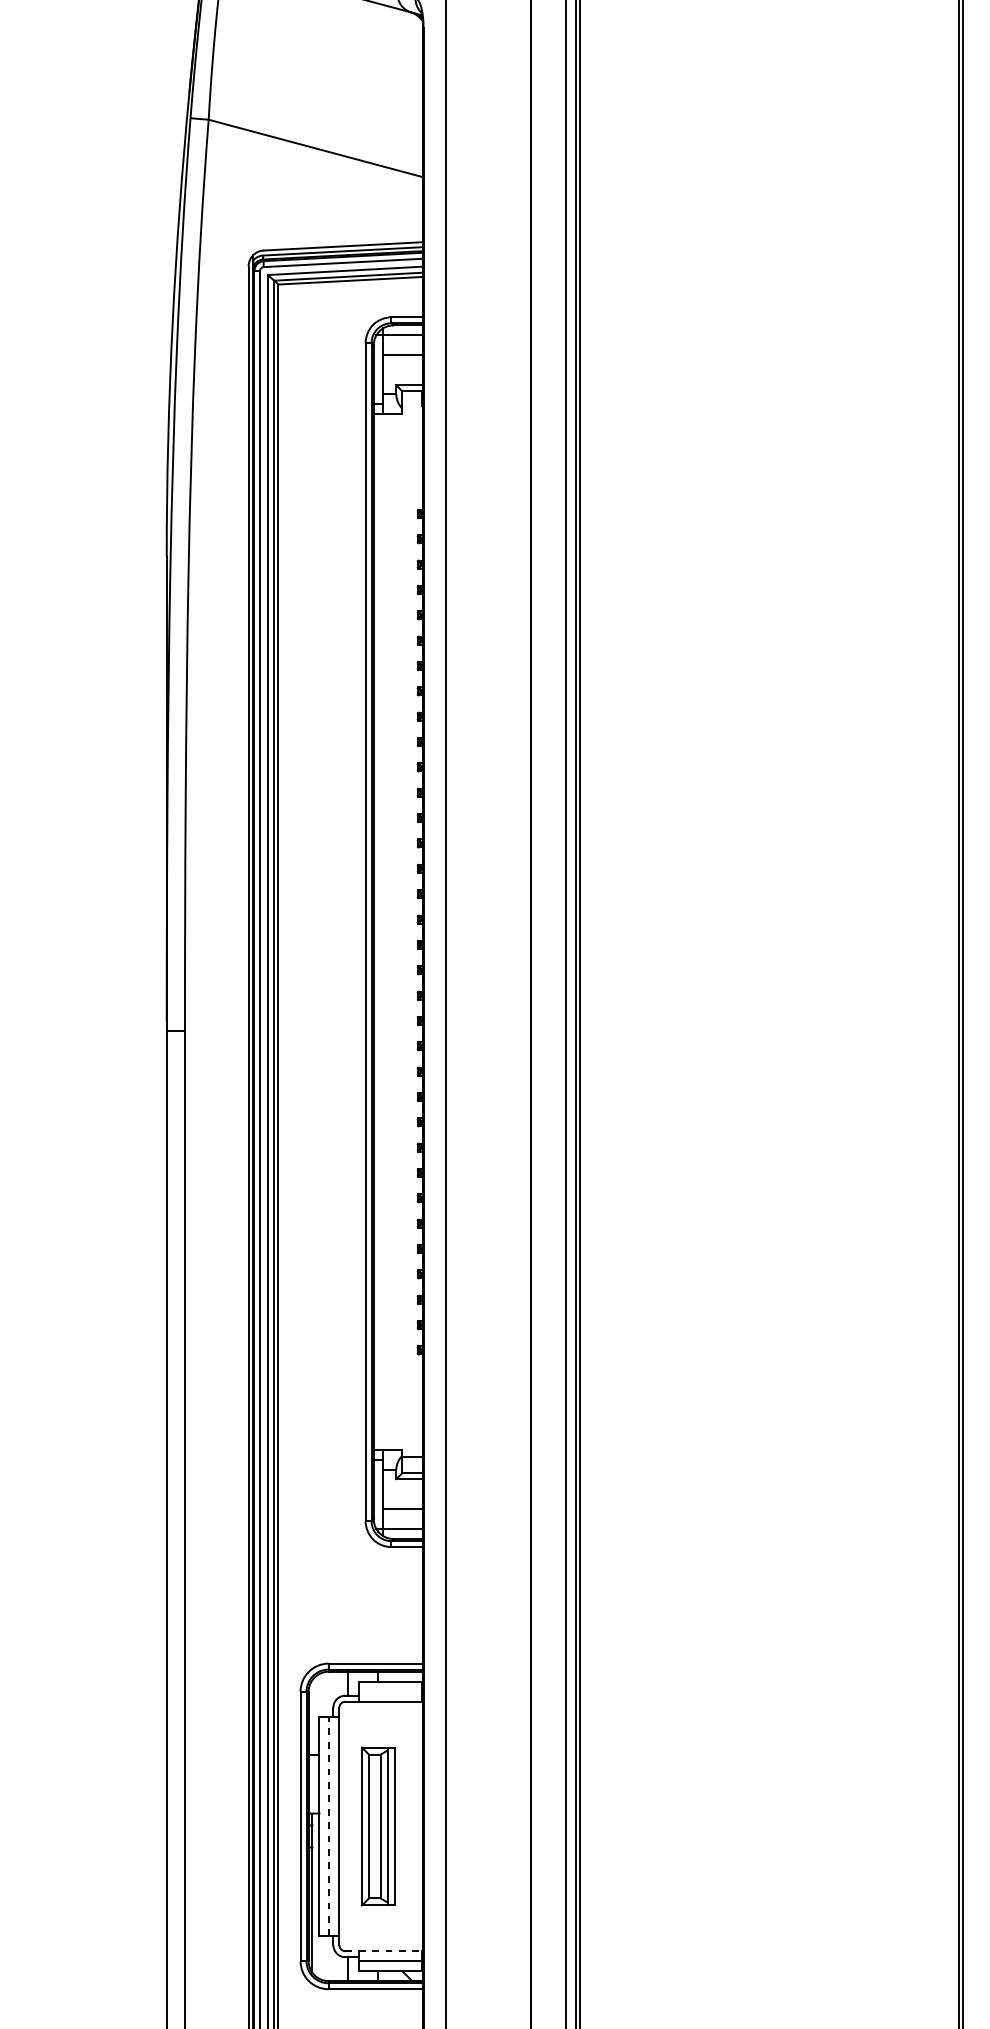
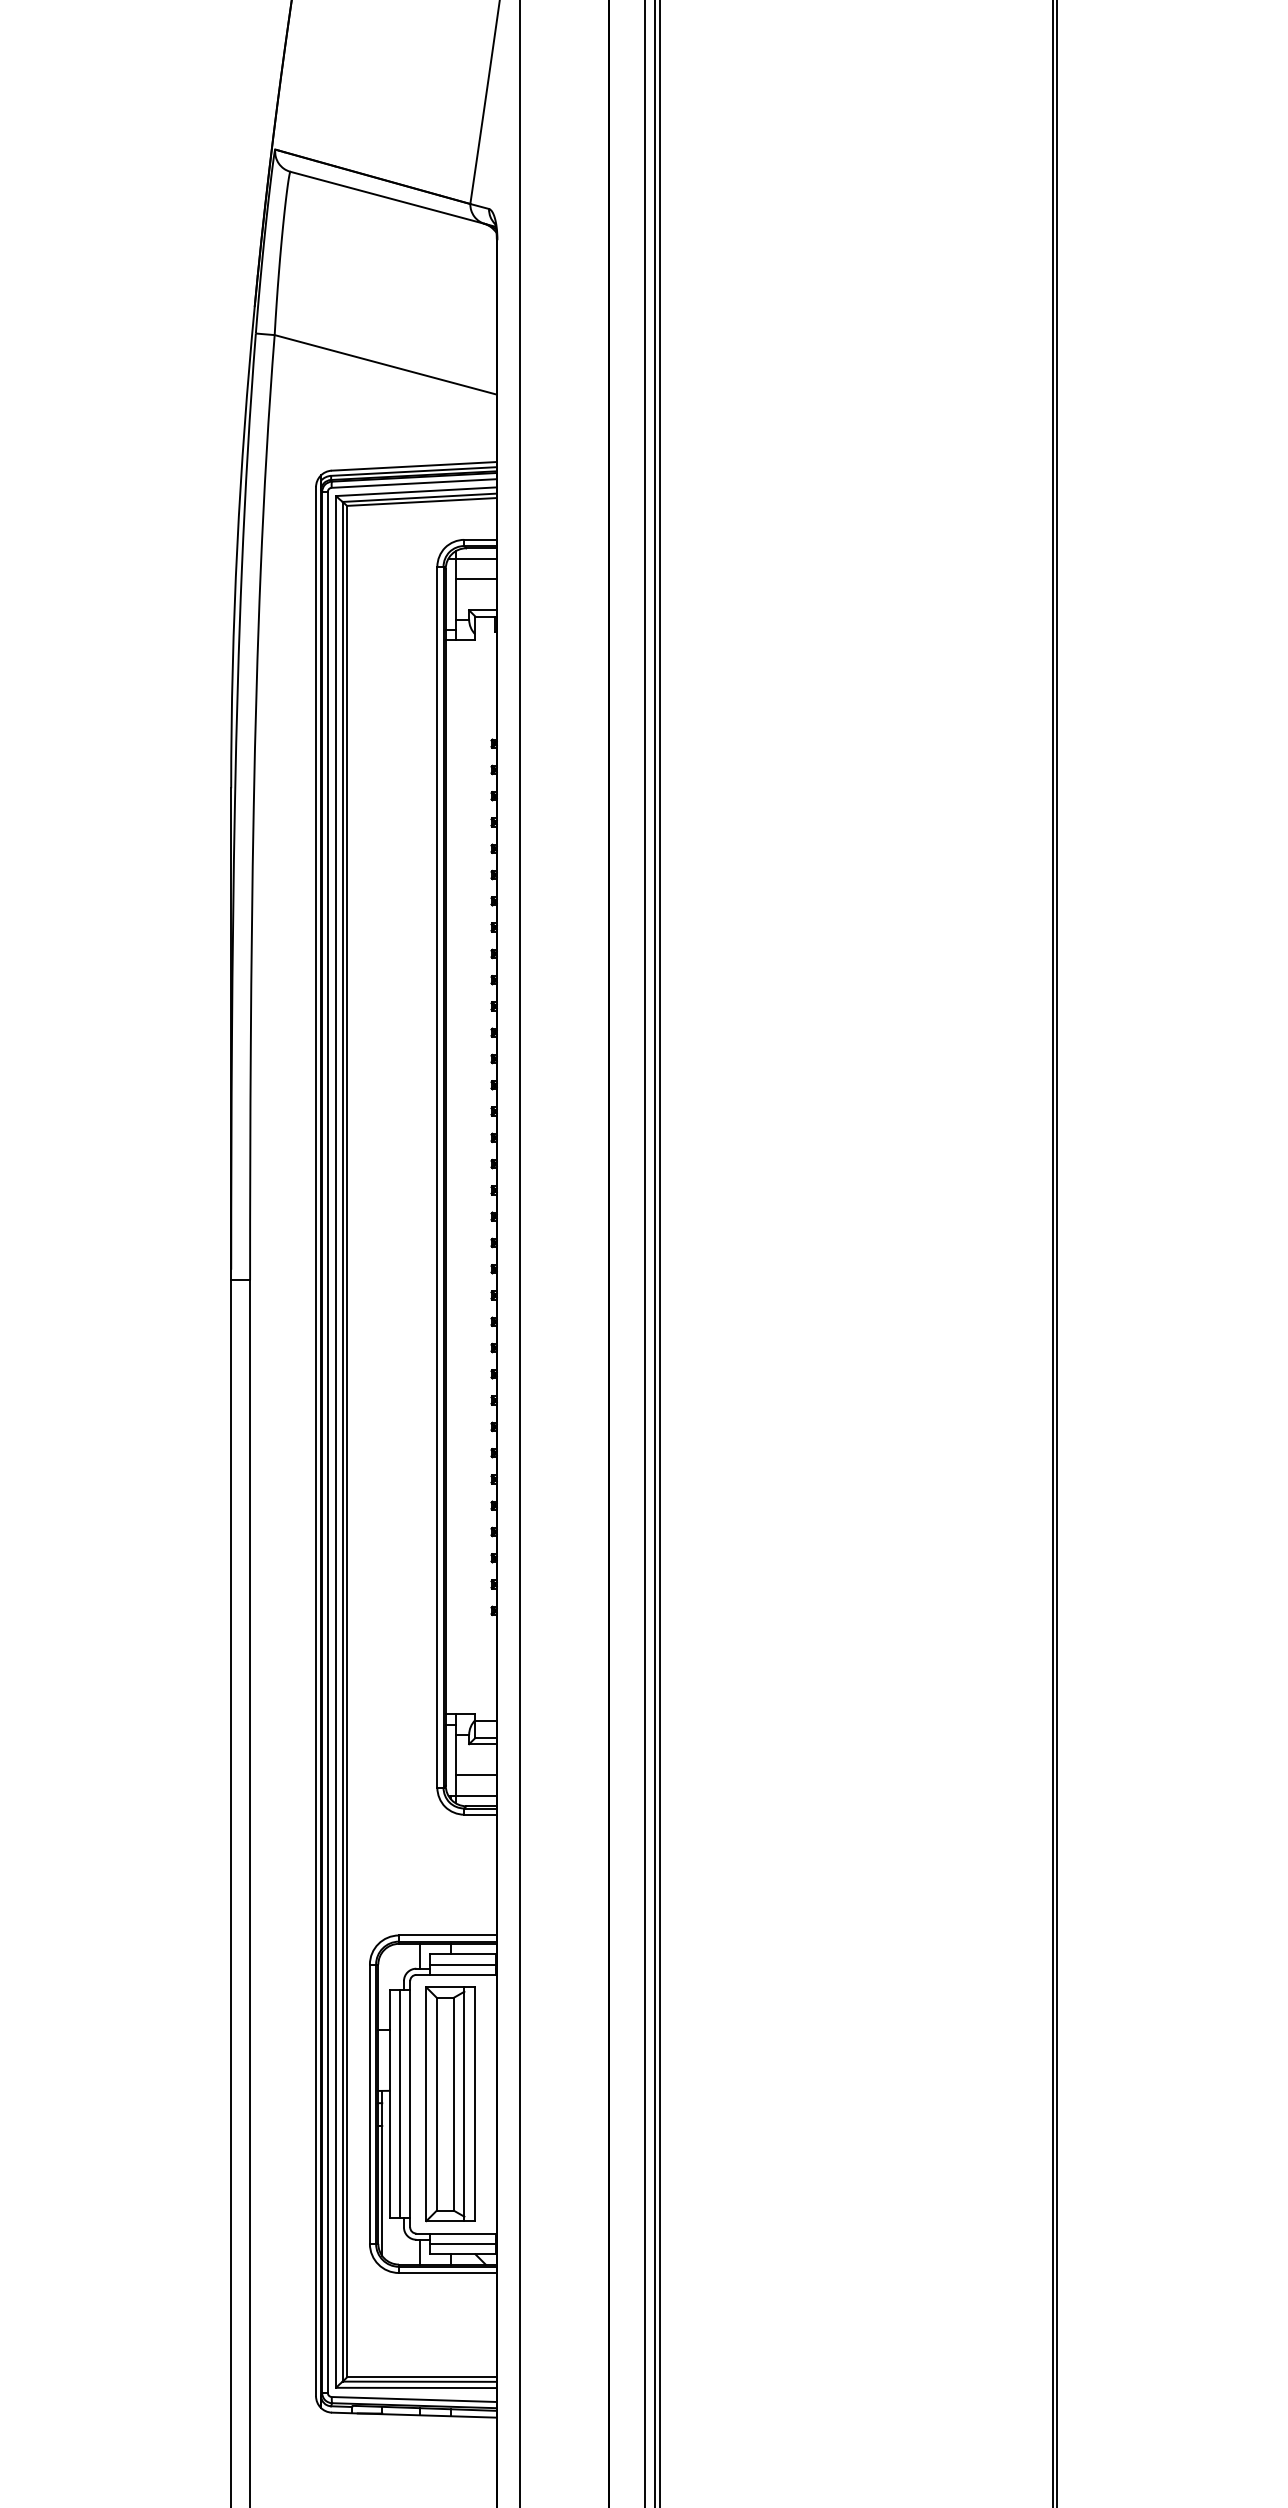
line: (390, 1691) -> (463, 1964), added
line: (329, 1826) -> (399, 2104), dashed -> solid
part: (378, 1826) -> (450, 2104), size x1.43
line: (385, 1951) -> (457, 2233), dashed -> solid

